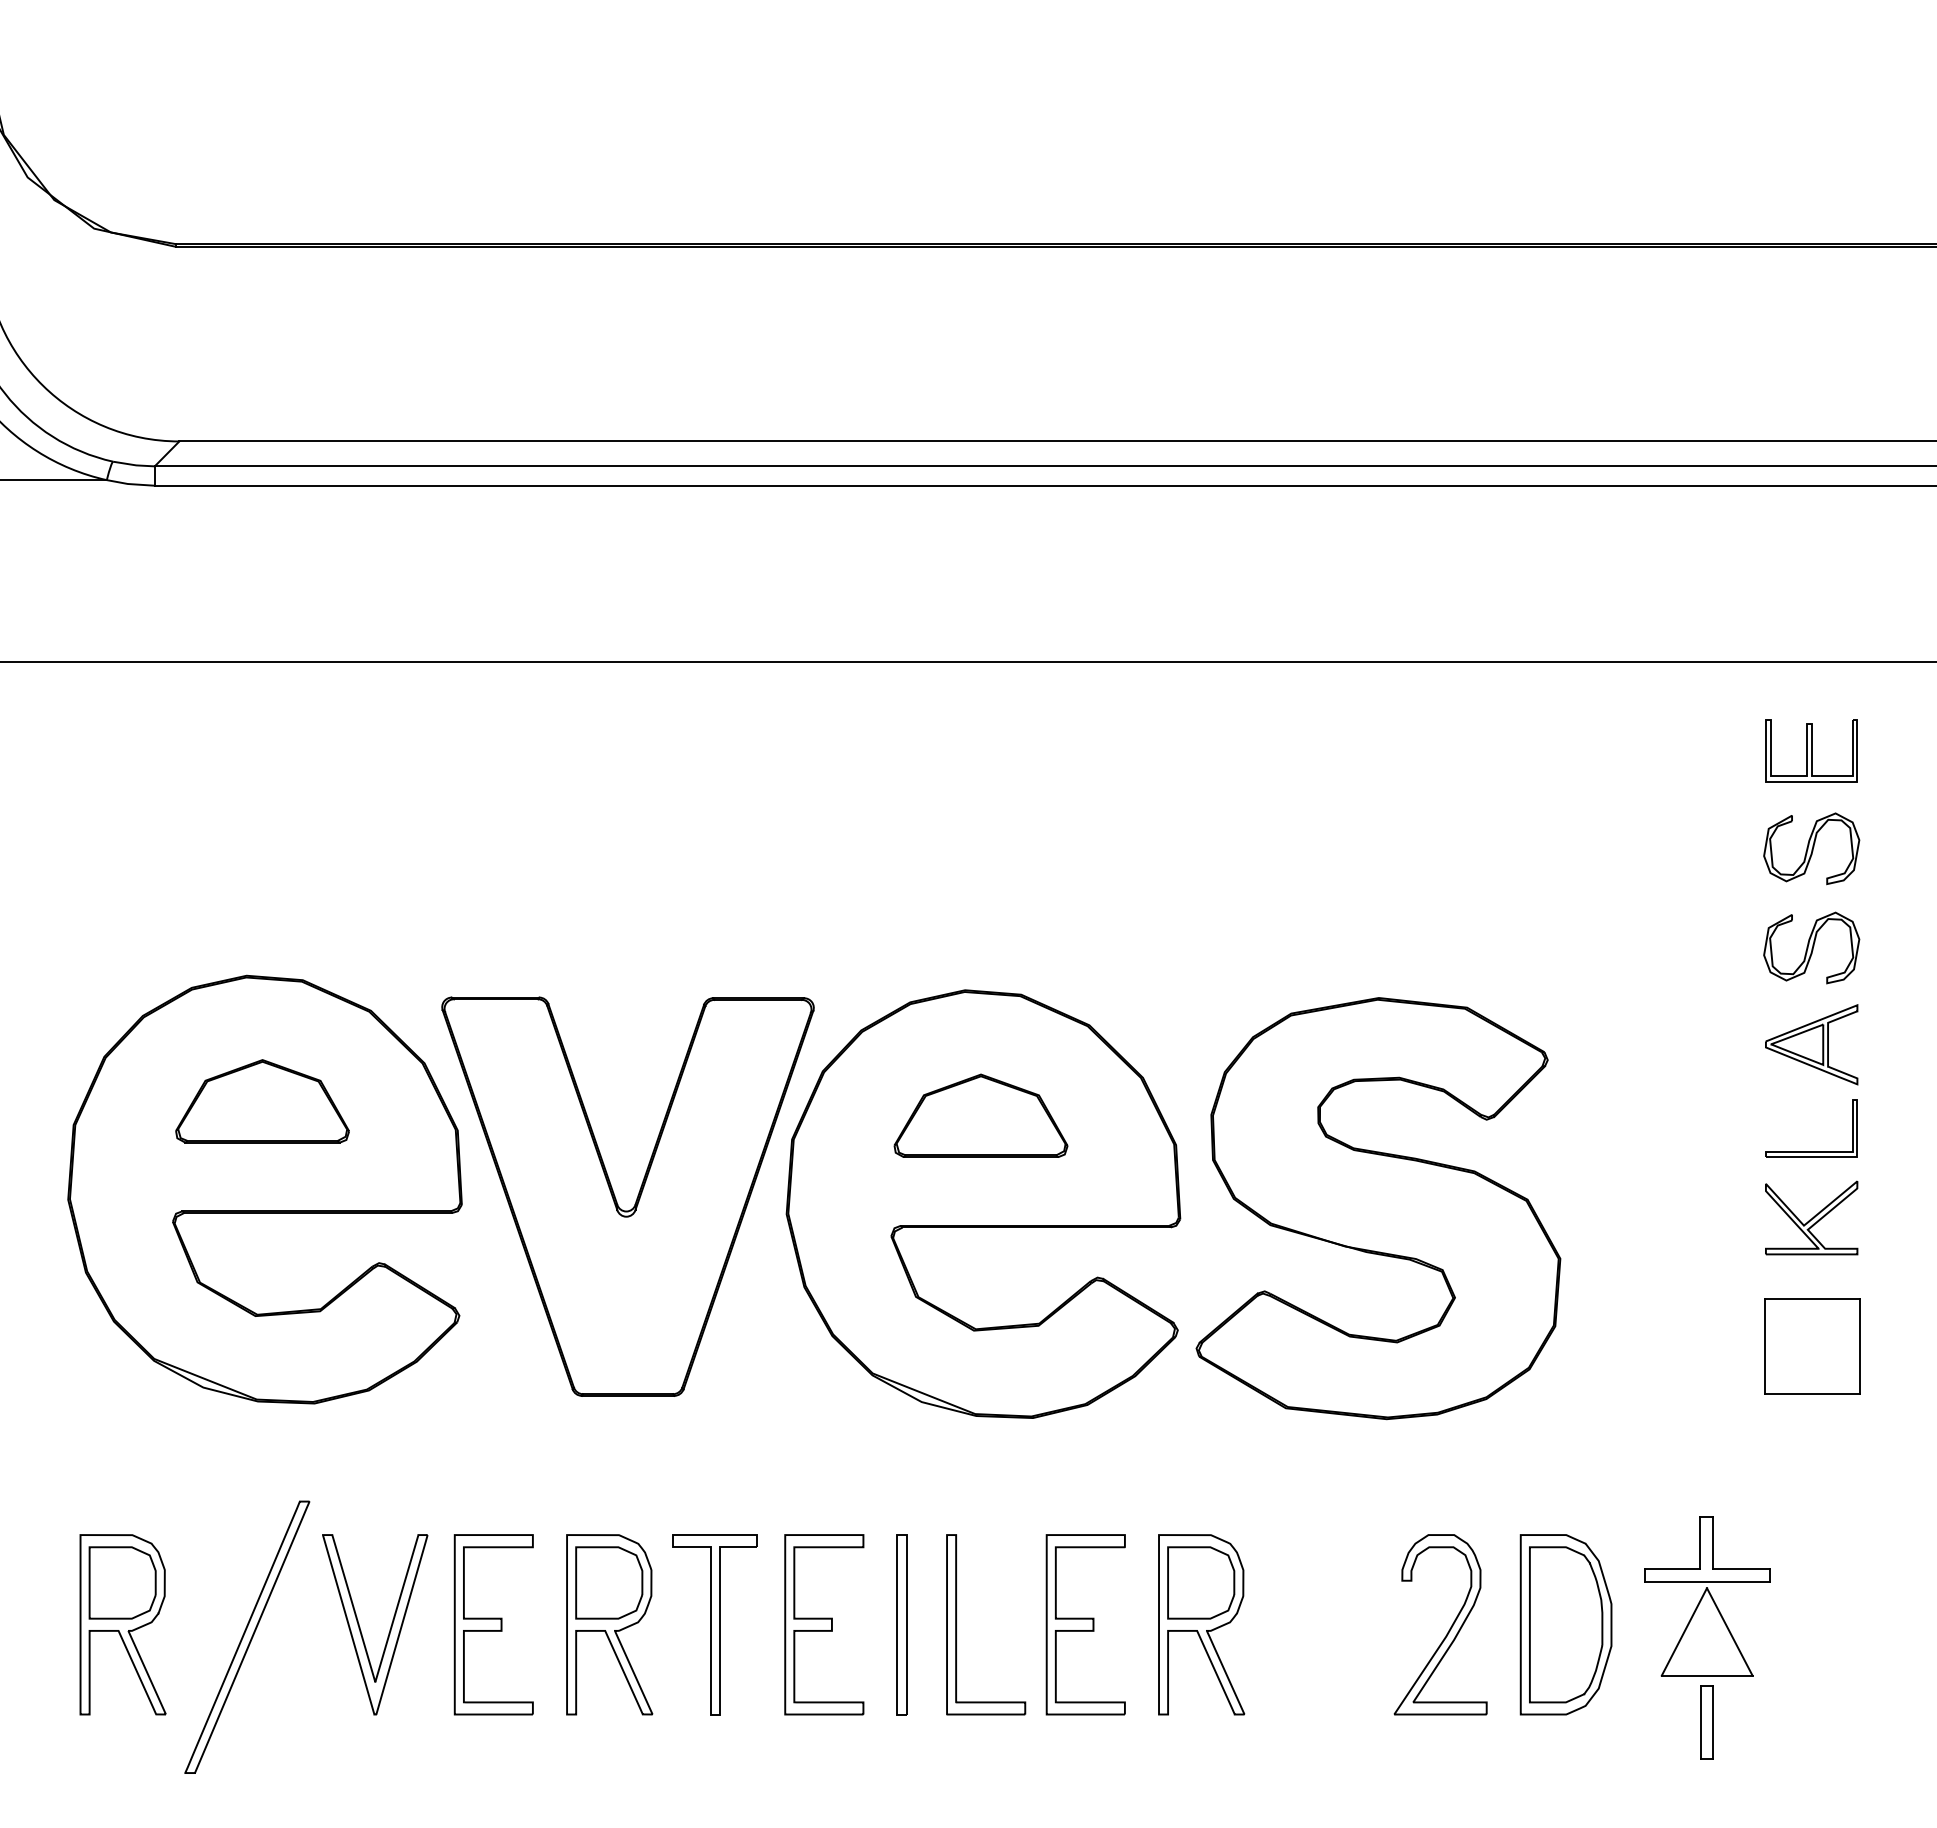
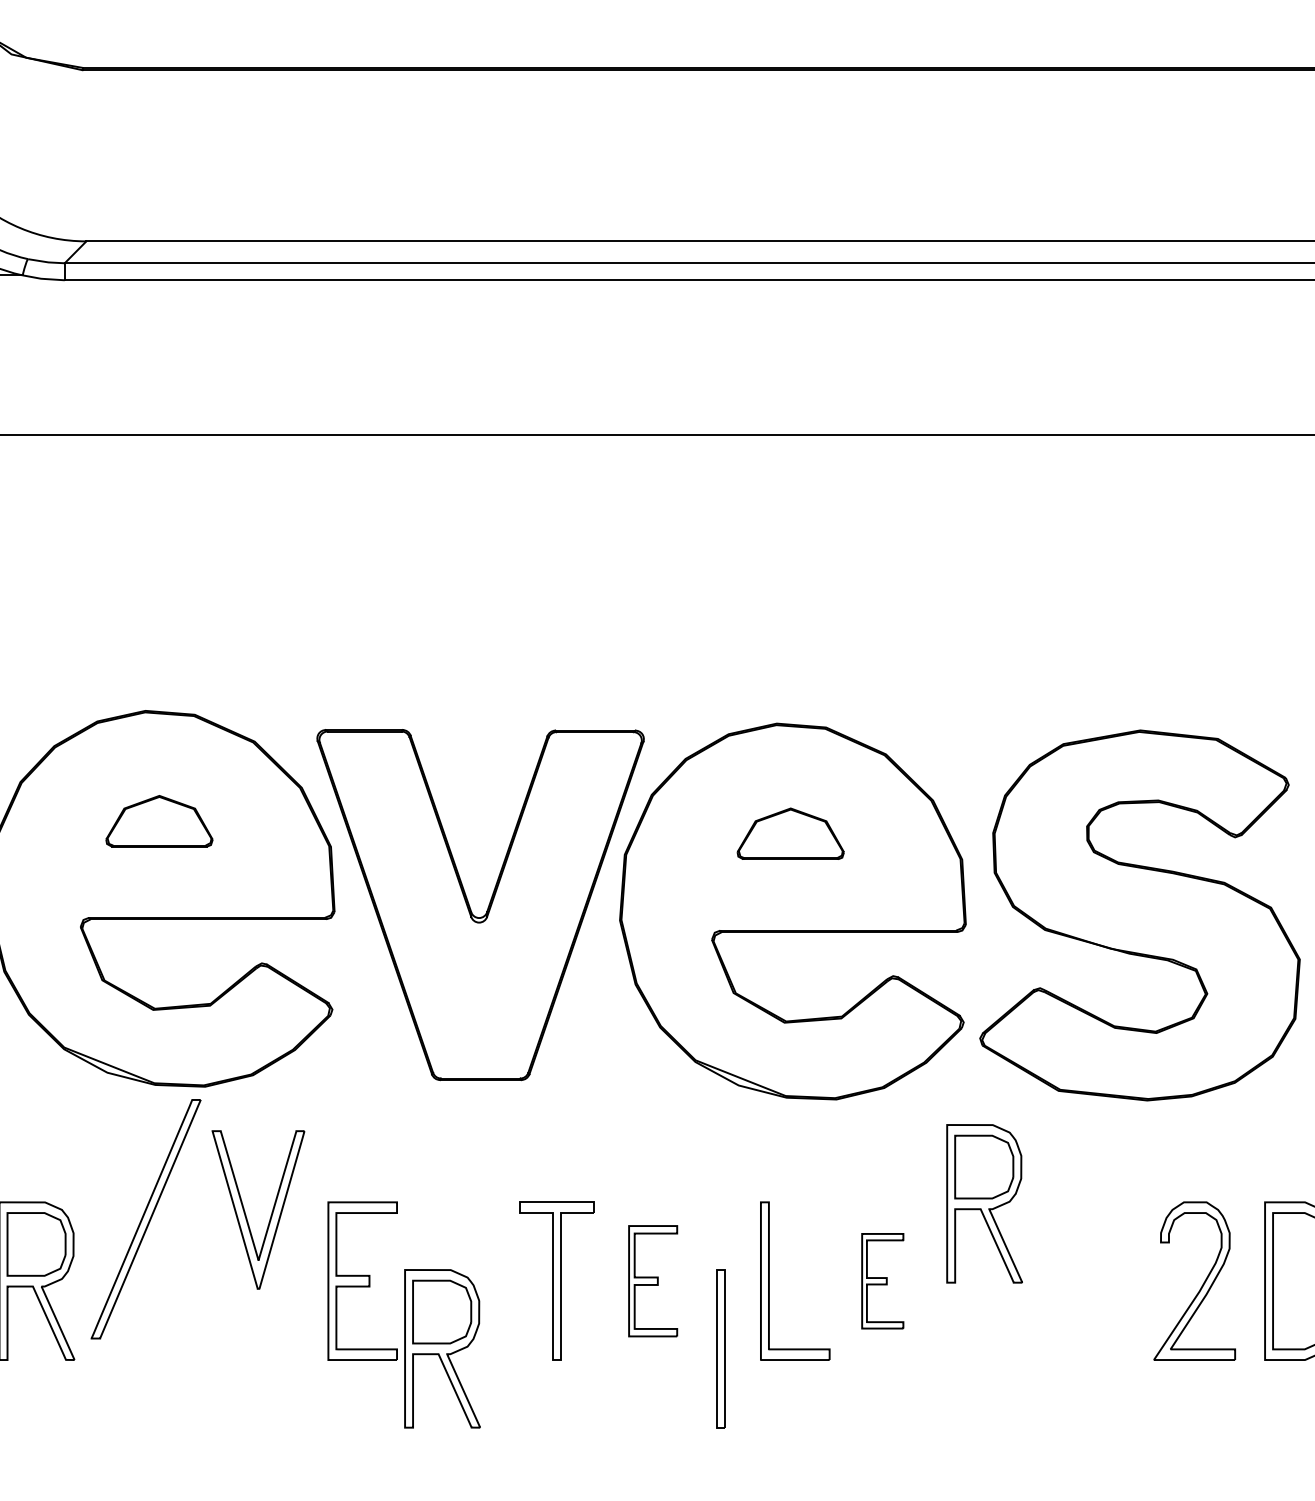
part: (262, 1101) -> (159, 821), size x0.7
part: (980, 1115) -> (790, 833), size x0.7
part: (609, 1624) -> (442, 1348), moved
part: (824, 1624) -> (653, 1280), size x0.7
part: (901, 1624) -> (720, 1348), moved
part: (1085, 1624) -> (882, 1280), size x0.6
part: (1201, 1624) -> (984, 1203), moved
part: (389, 1629) -> (271, 1214), moved
part: (247, 1636) -> (146, 1218), moved

